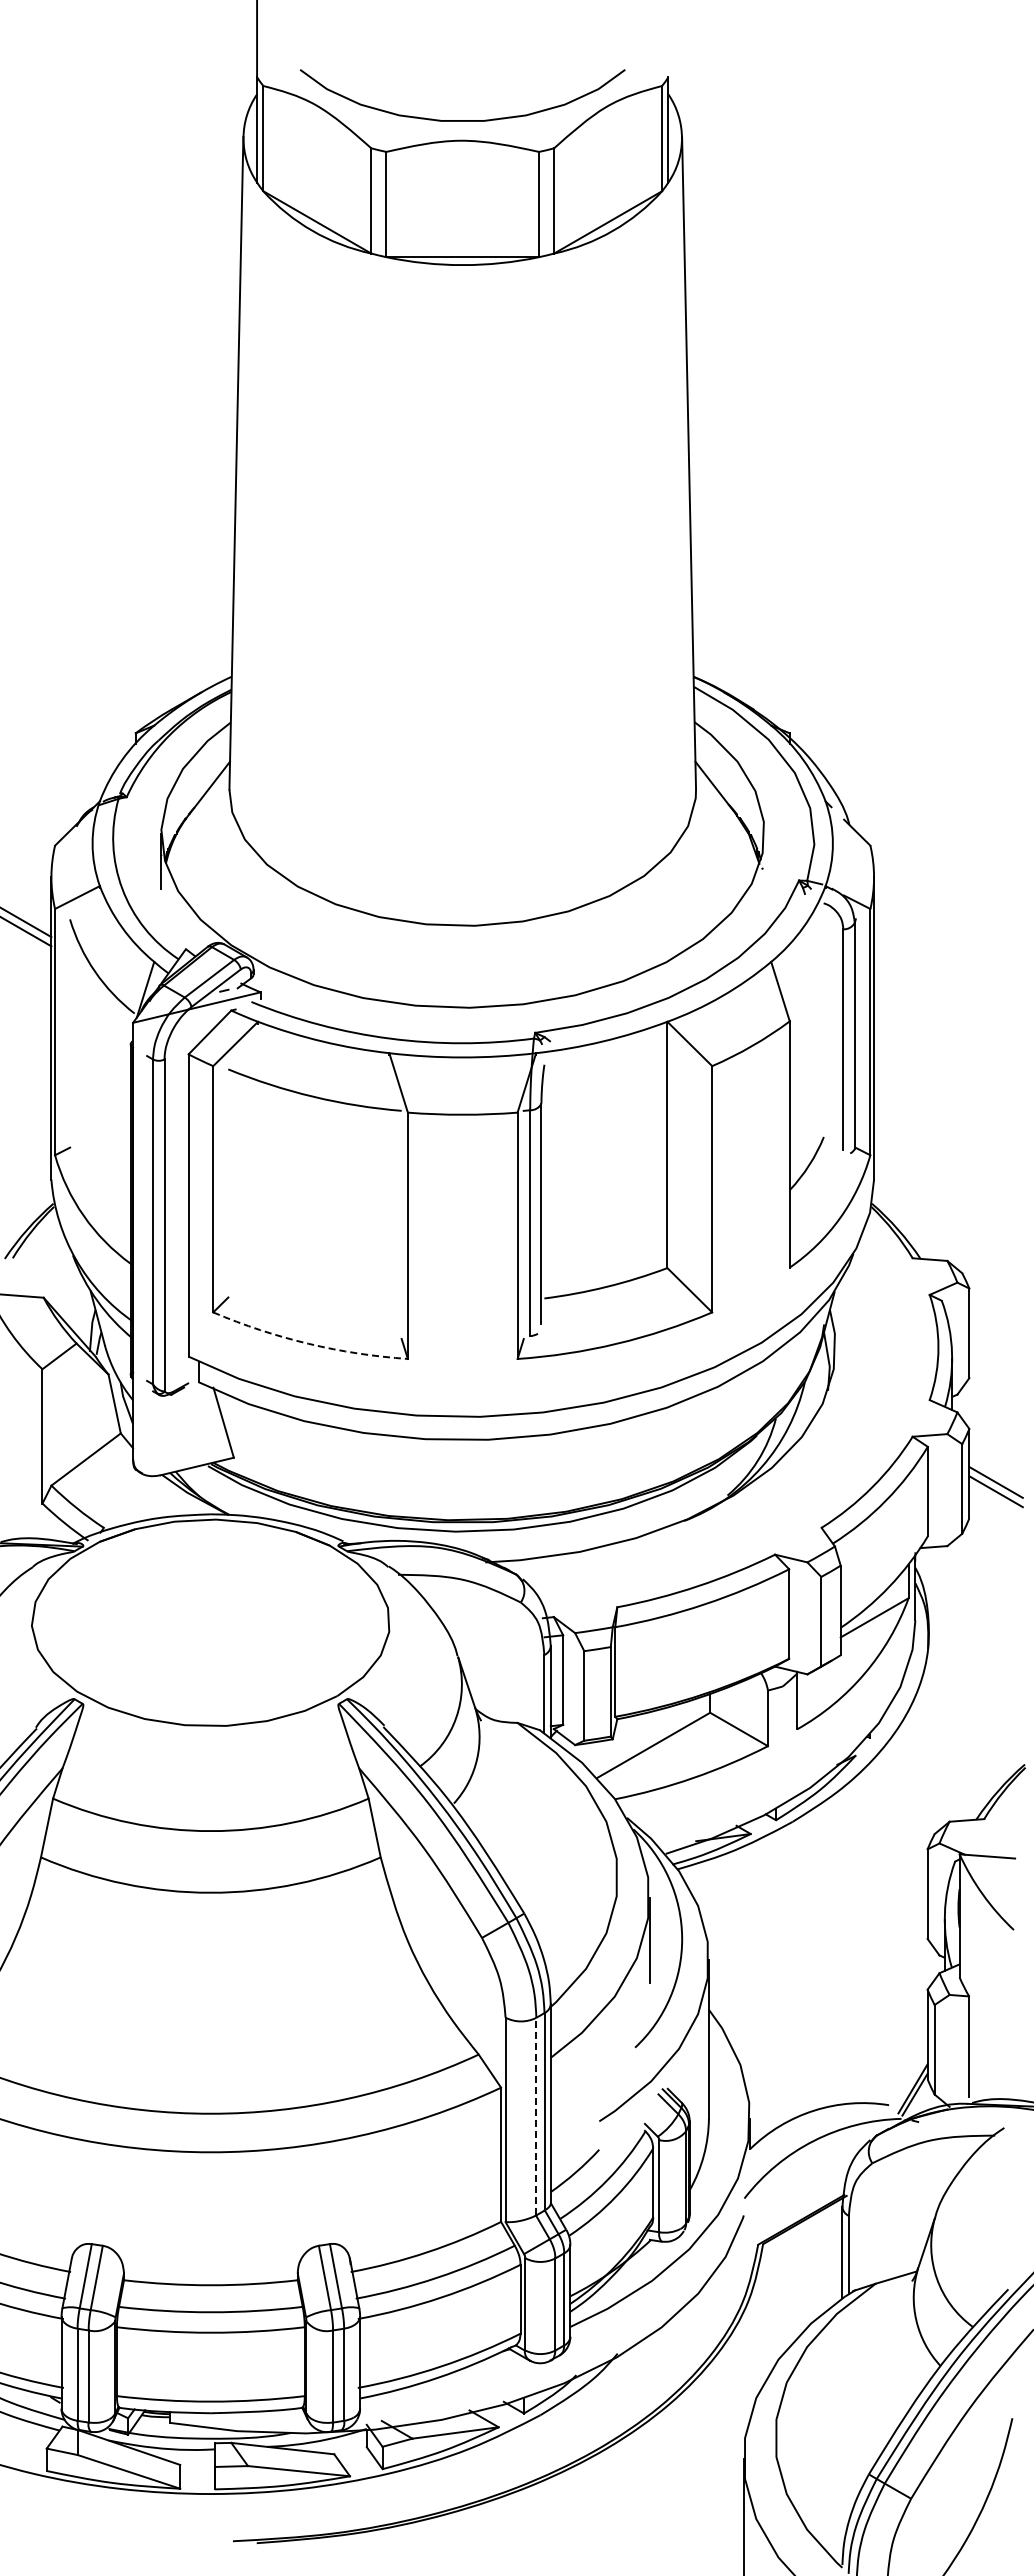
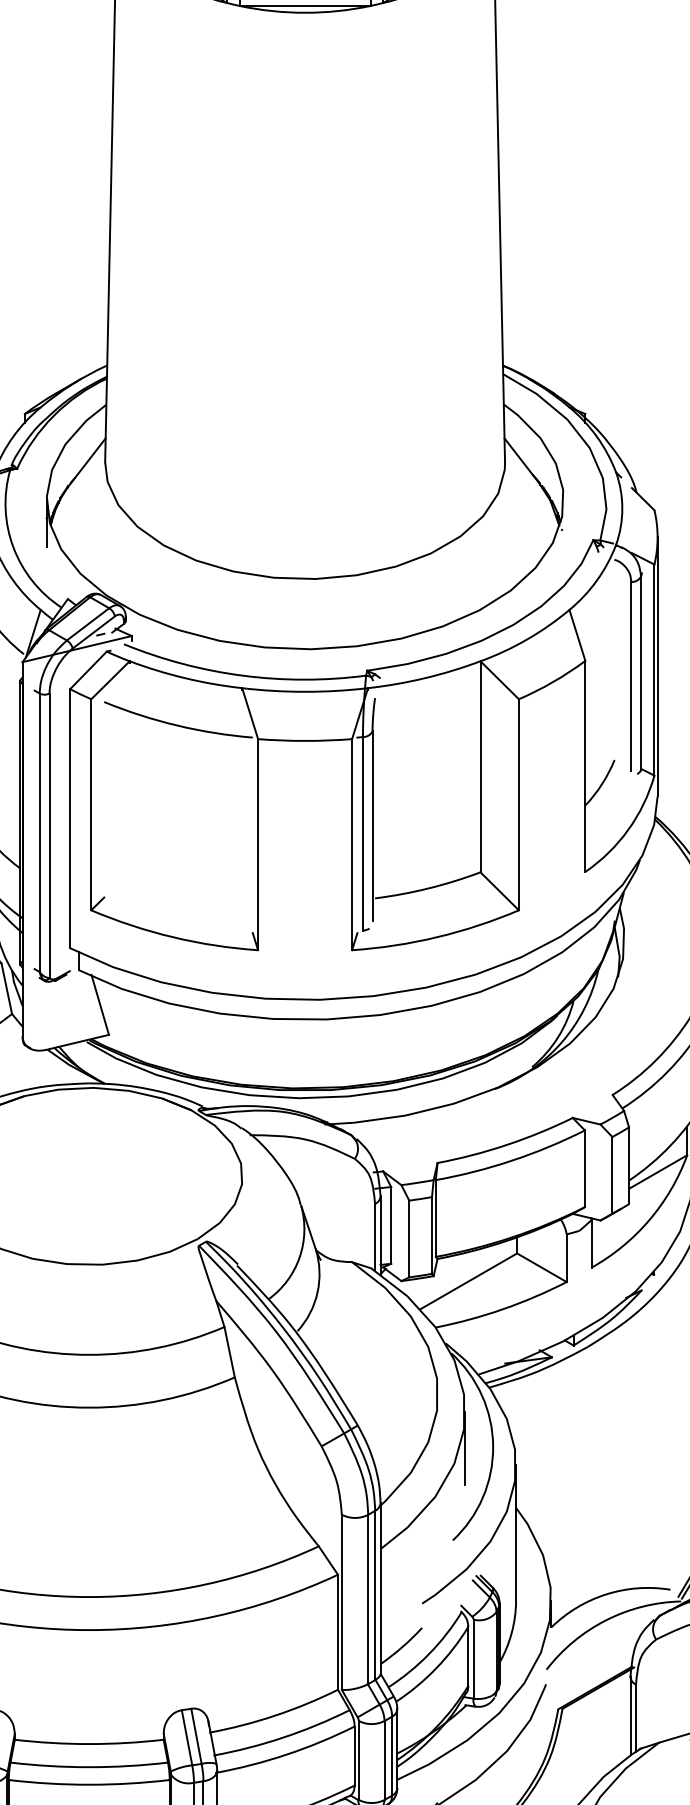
arc: (308, 1343) -> (172, 936), dashed -> solid
line: (536, 2116) -> (368, 1599), dashed -> solid

